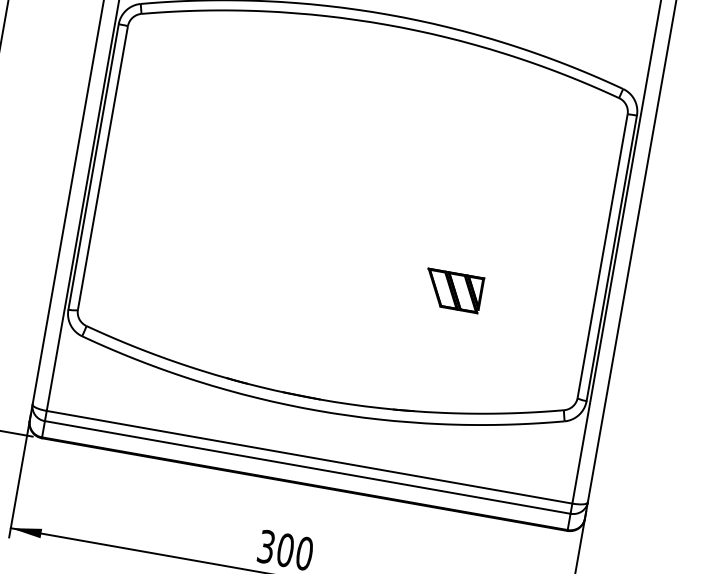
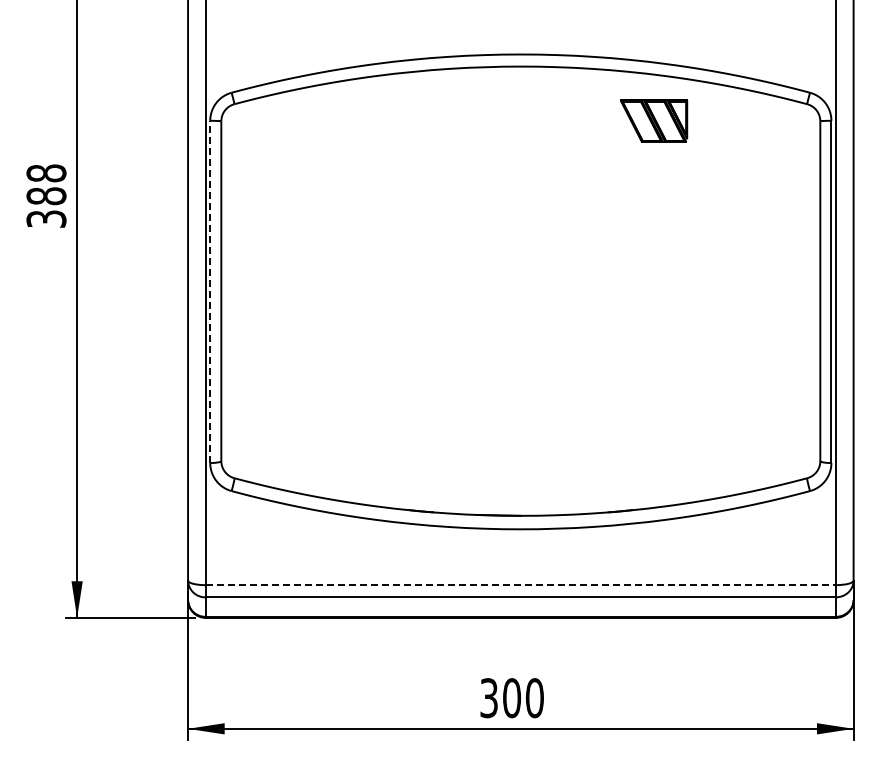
line: (93, 166) -> (210, 291), solid -> dashed
part: (453, 290) -> (654, 120), moved
line: (310, 457) -> (521, 585), solid -> dashed

